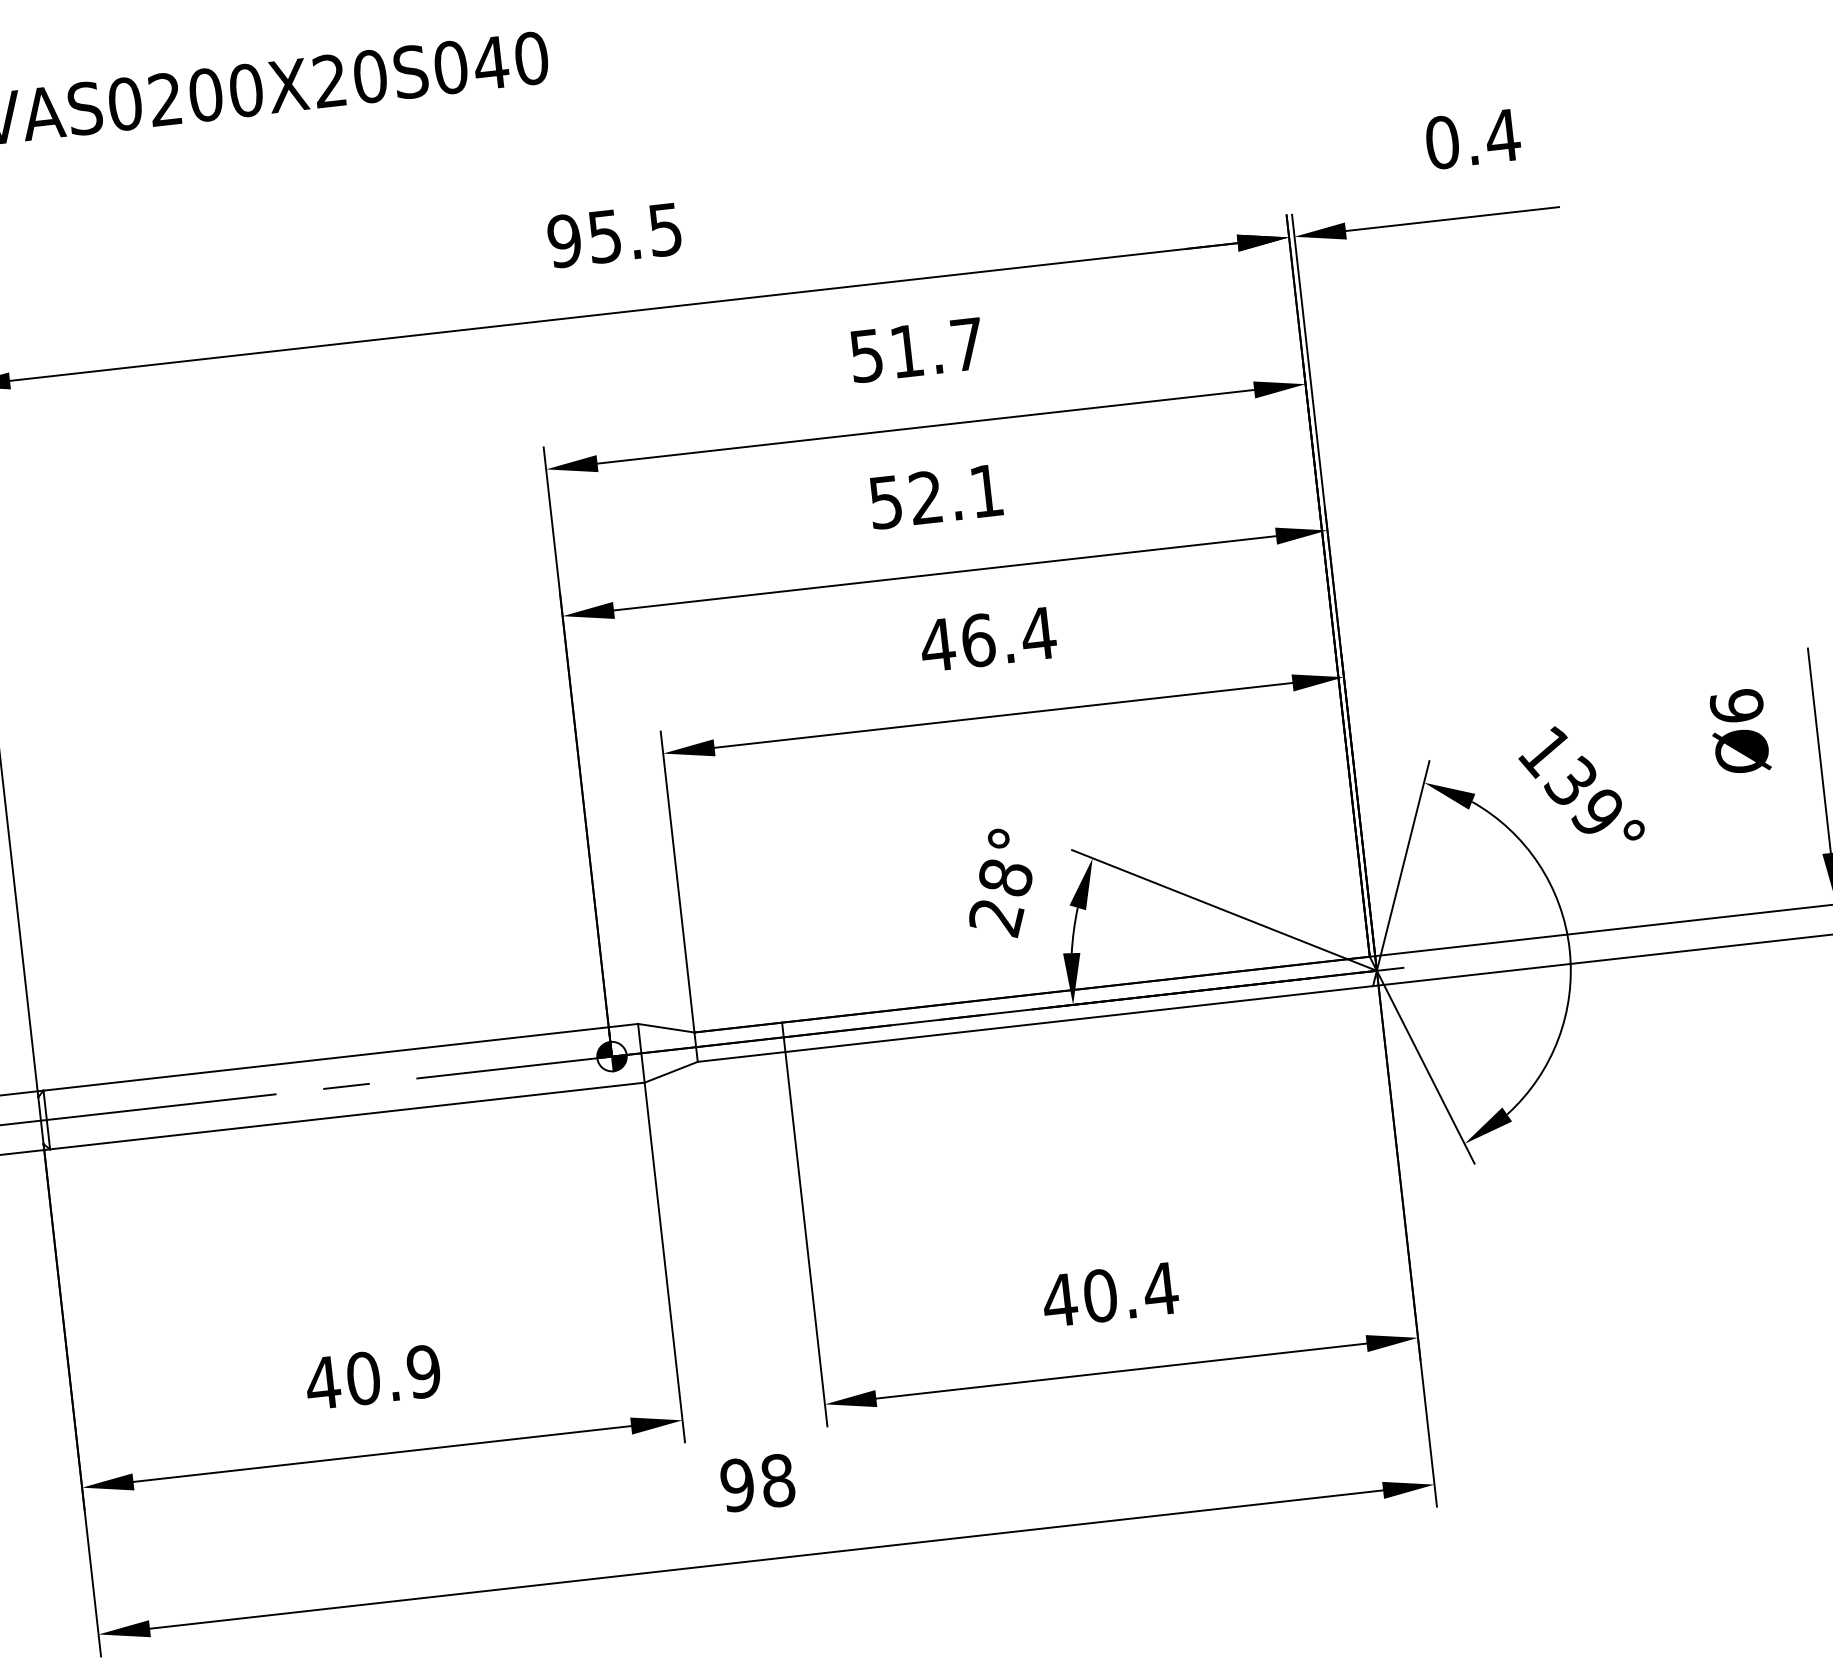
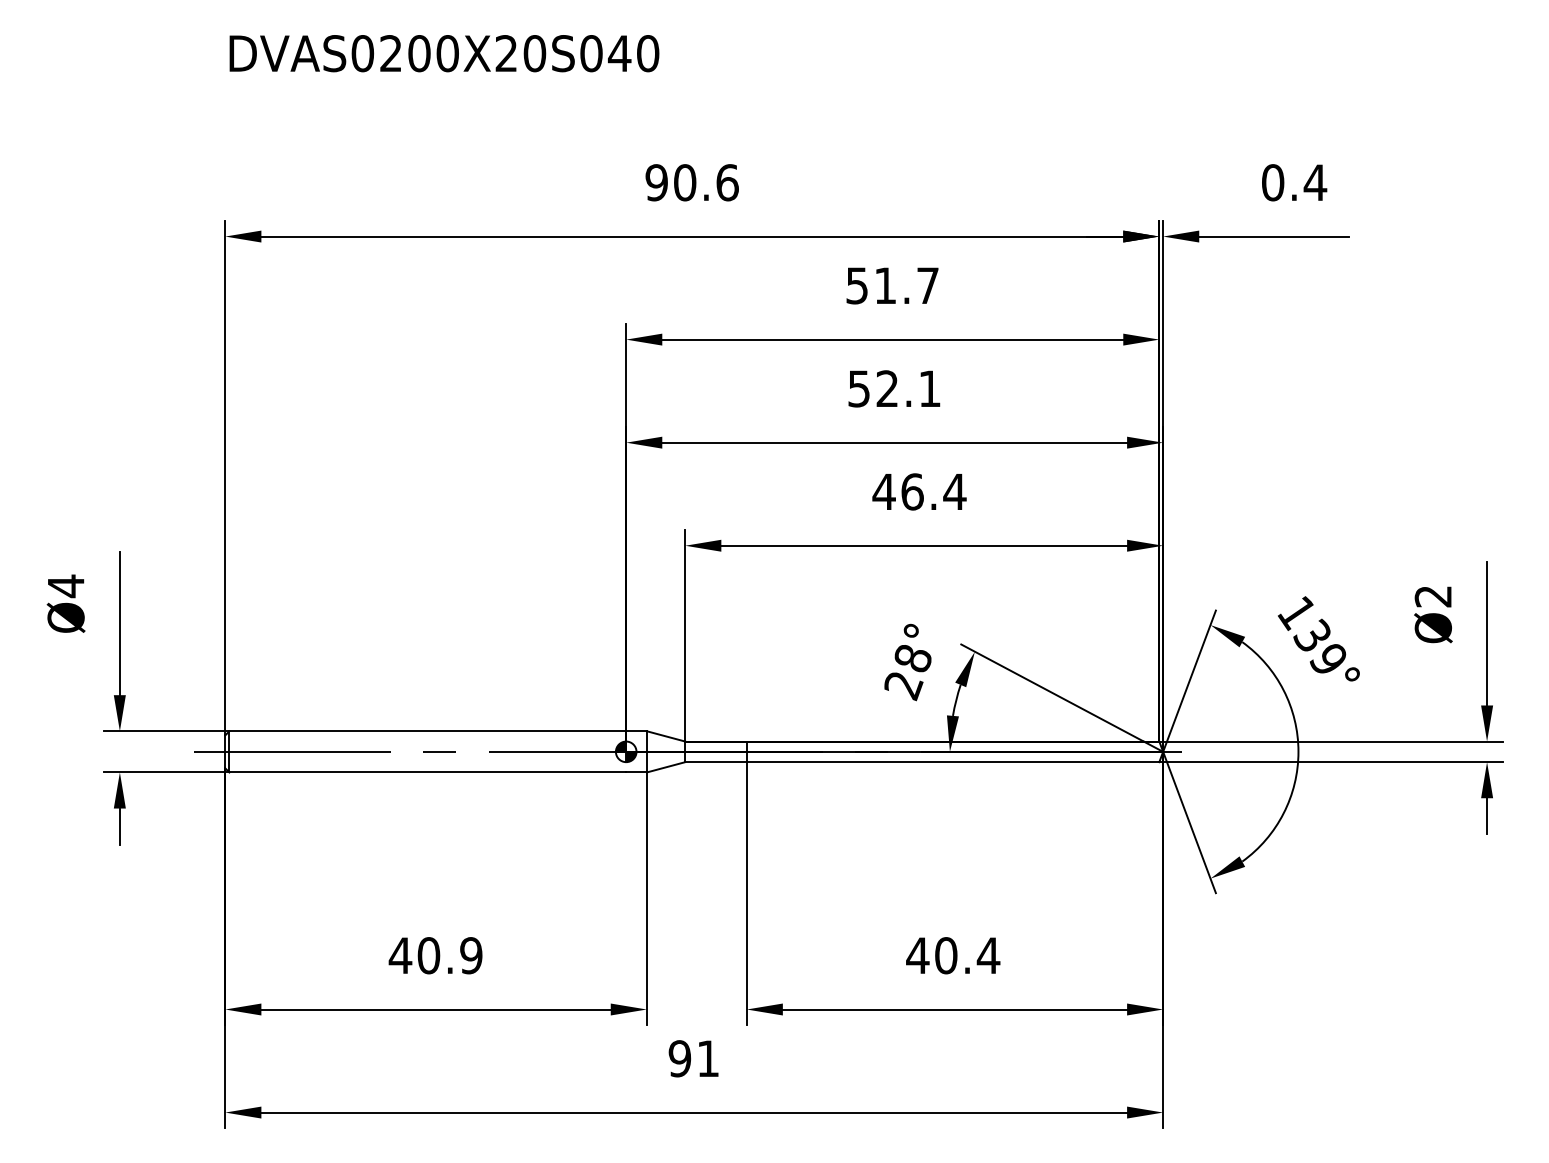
text: (635, 232) -> (706, 182), 95.5 -> 90.6
text: (1735, 706) -> (1432, 596), Ø6 -> Ø2
text: (778, 1480) -> (708, 1058), 98 -> 91

